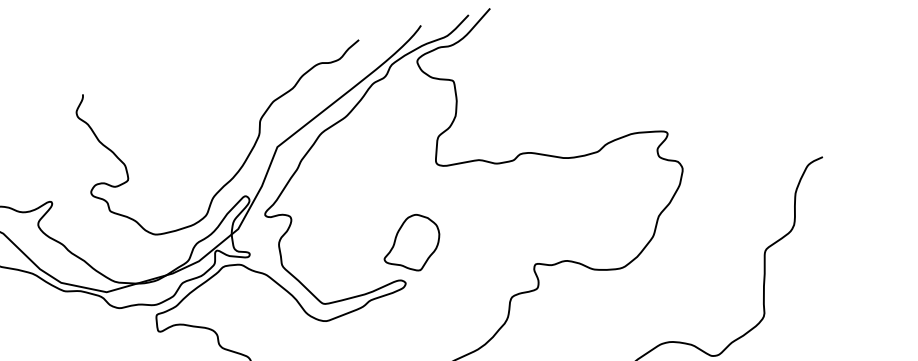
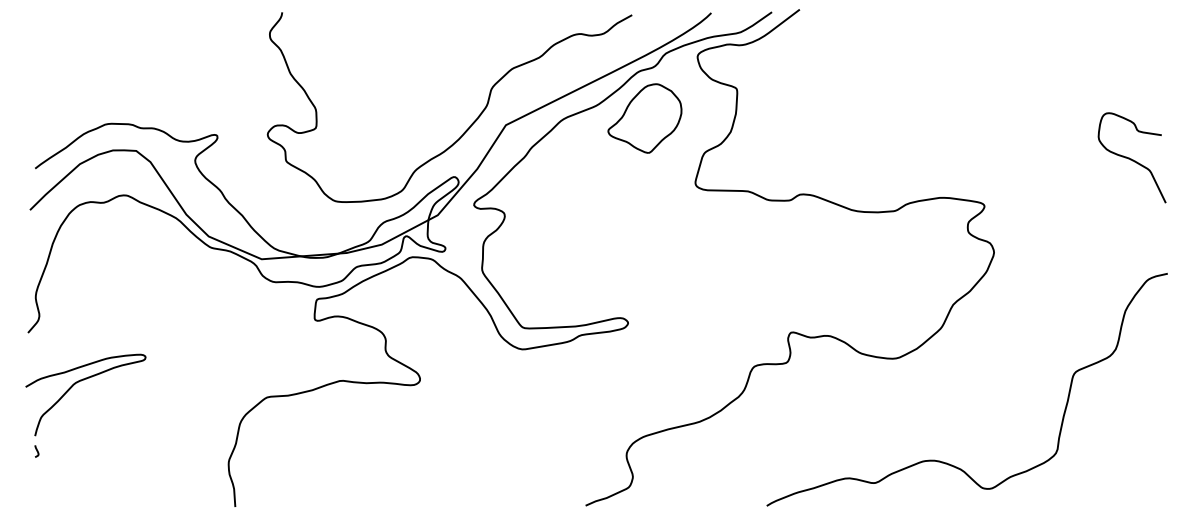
curve: (775, 72) -> (1131, 158), added
part: (411, 243) -> (644, 118), moved

